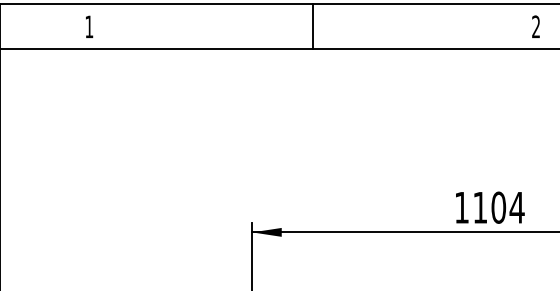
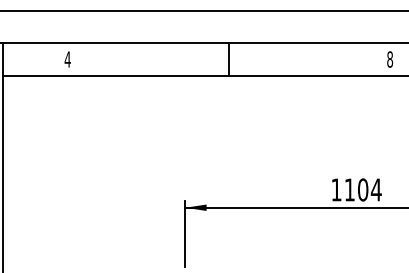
text: (88, 26) -> (67, 59), 1 -> 4
text: (536, 26) -> (390, 59), 2 -> 8

